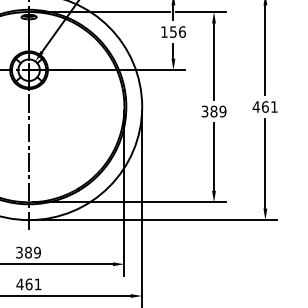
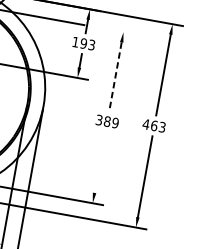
line: (200, 12) -> (111, 30), removed
text: (177, 31) -> (87, 43), 156 -> 193
line: (214, 62) -> (115, 77), solid -> dashed
text: (274, 106) -> (162, 126), 461 -> 463
line: (214, 156) -> (100, 162), removed

